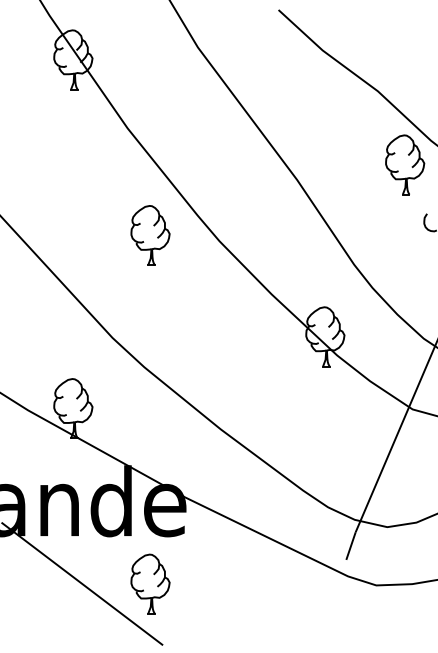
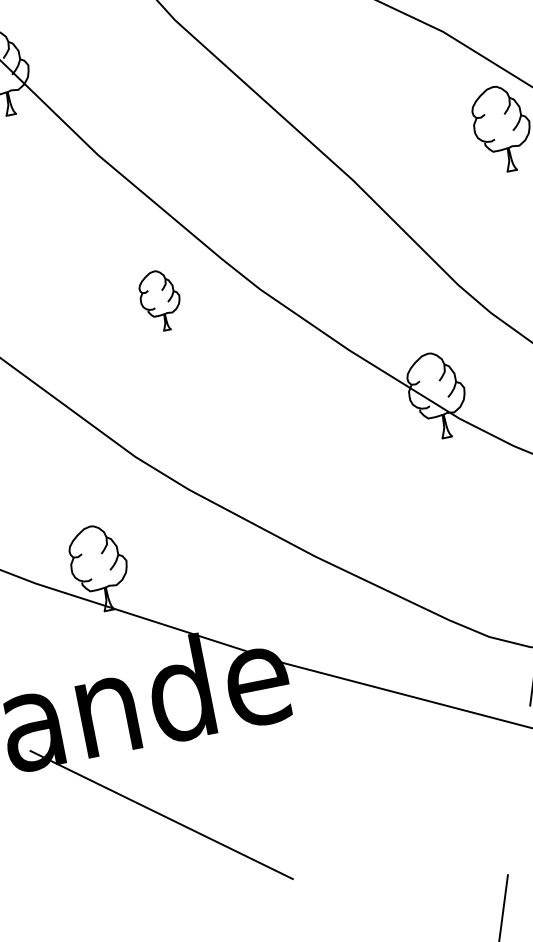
part: (150, 235) -> (160, 300), size x0.7
part: (150, 583) -> (258, 795), removed

